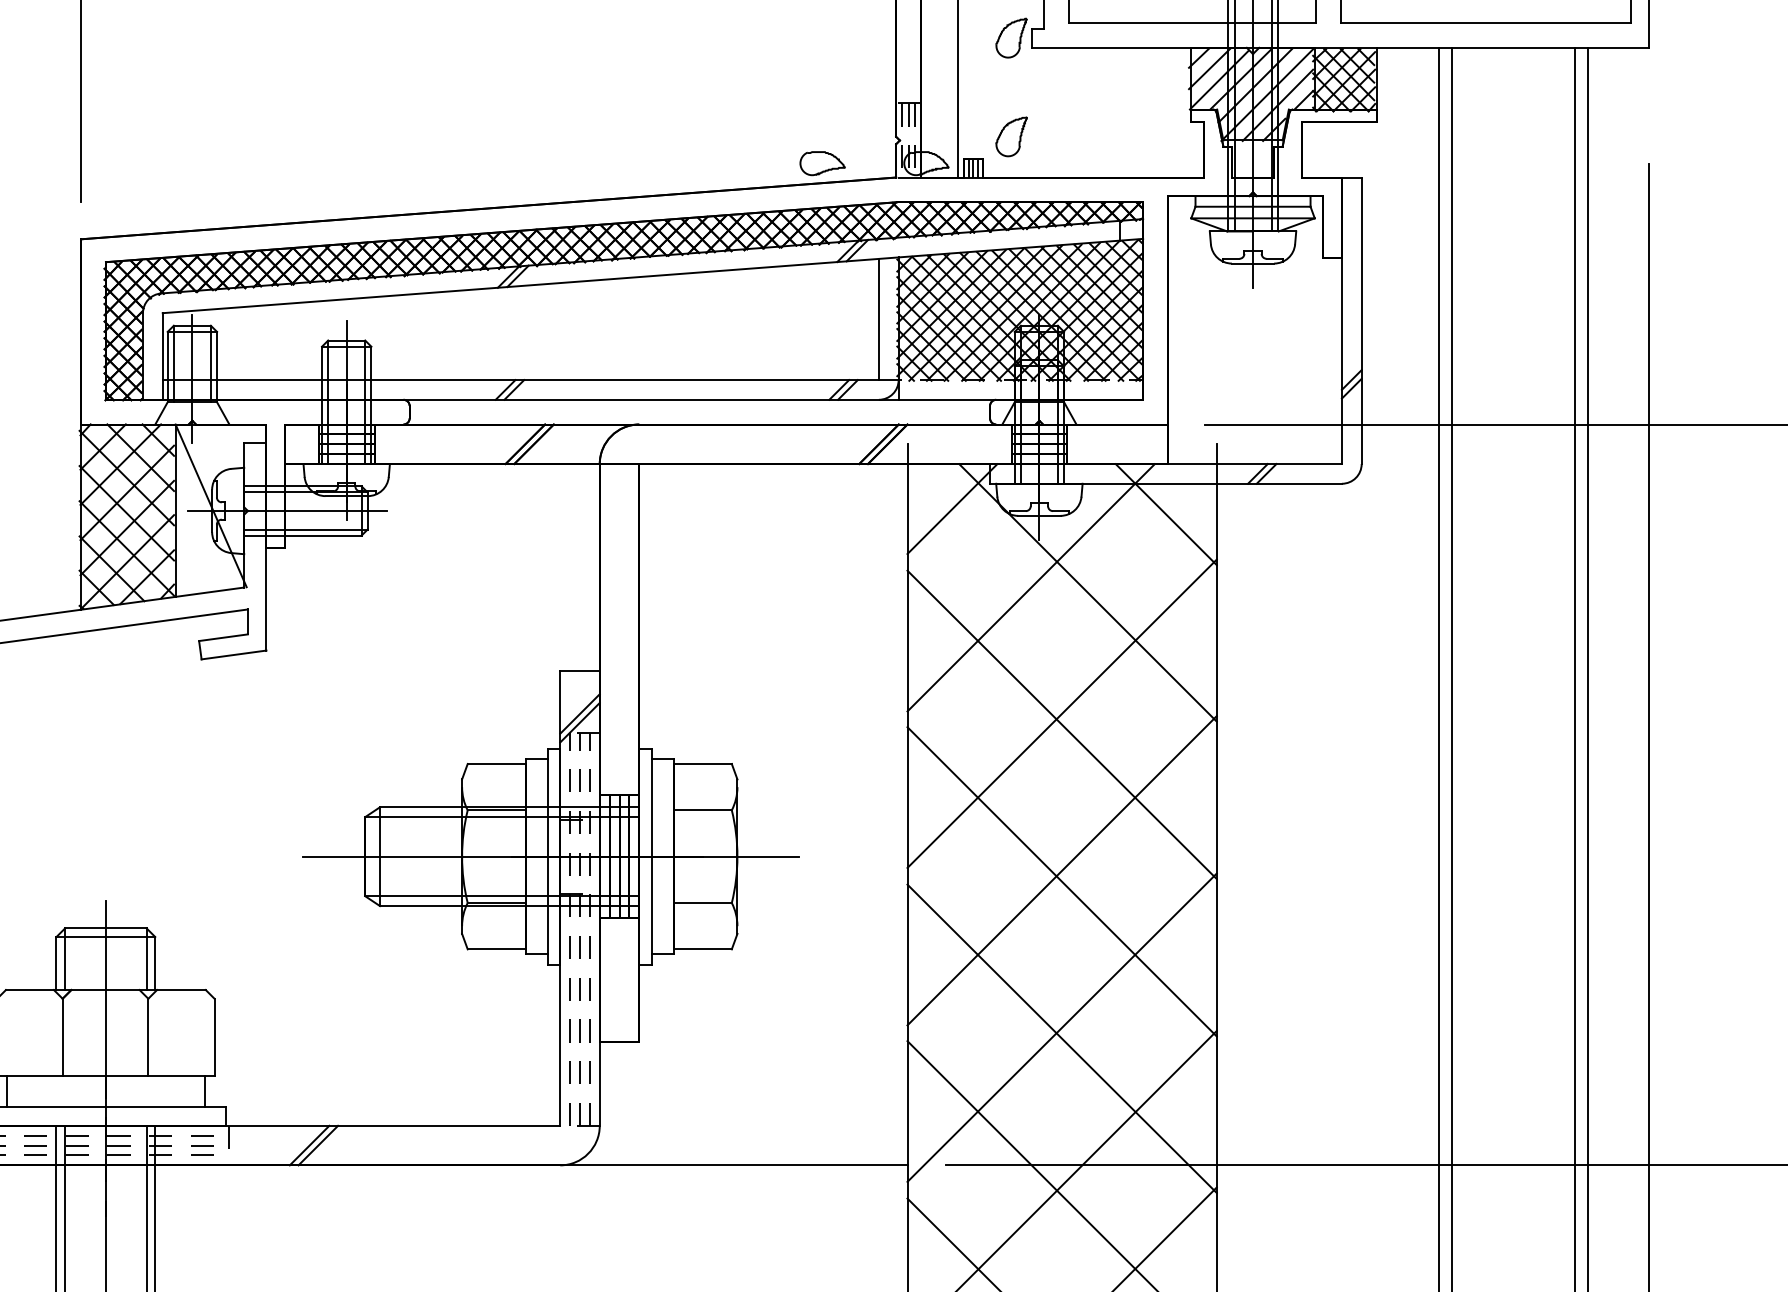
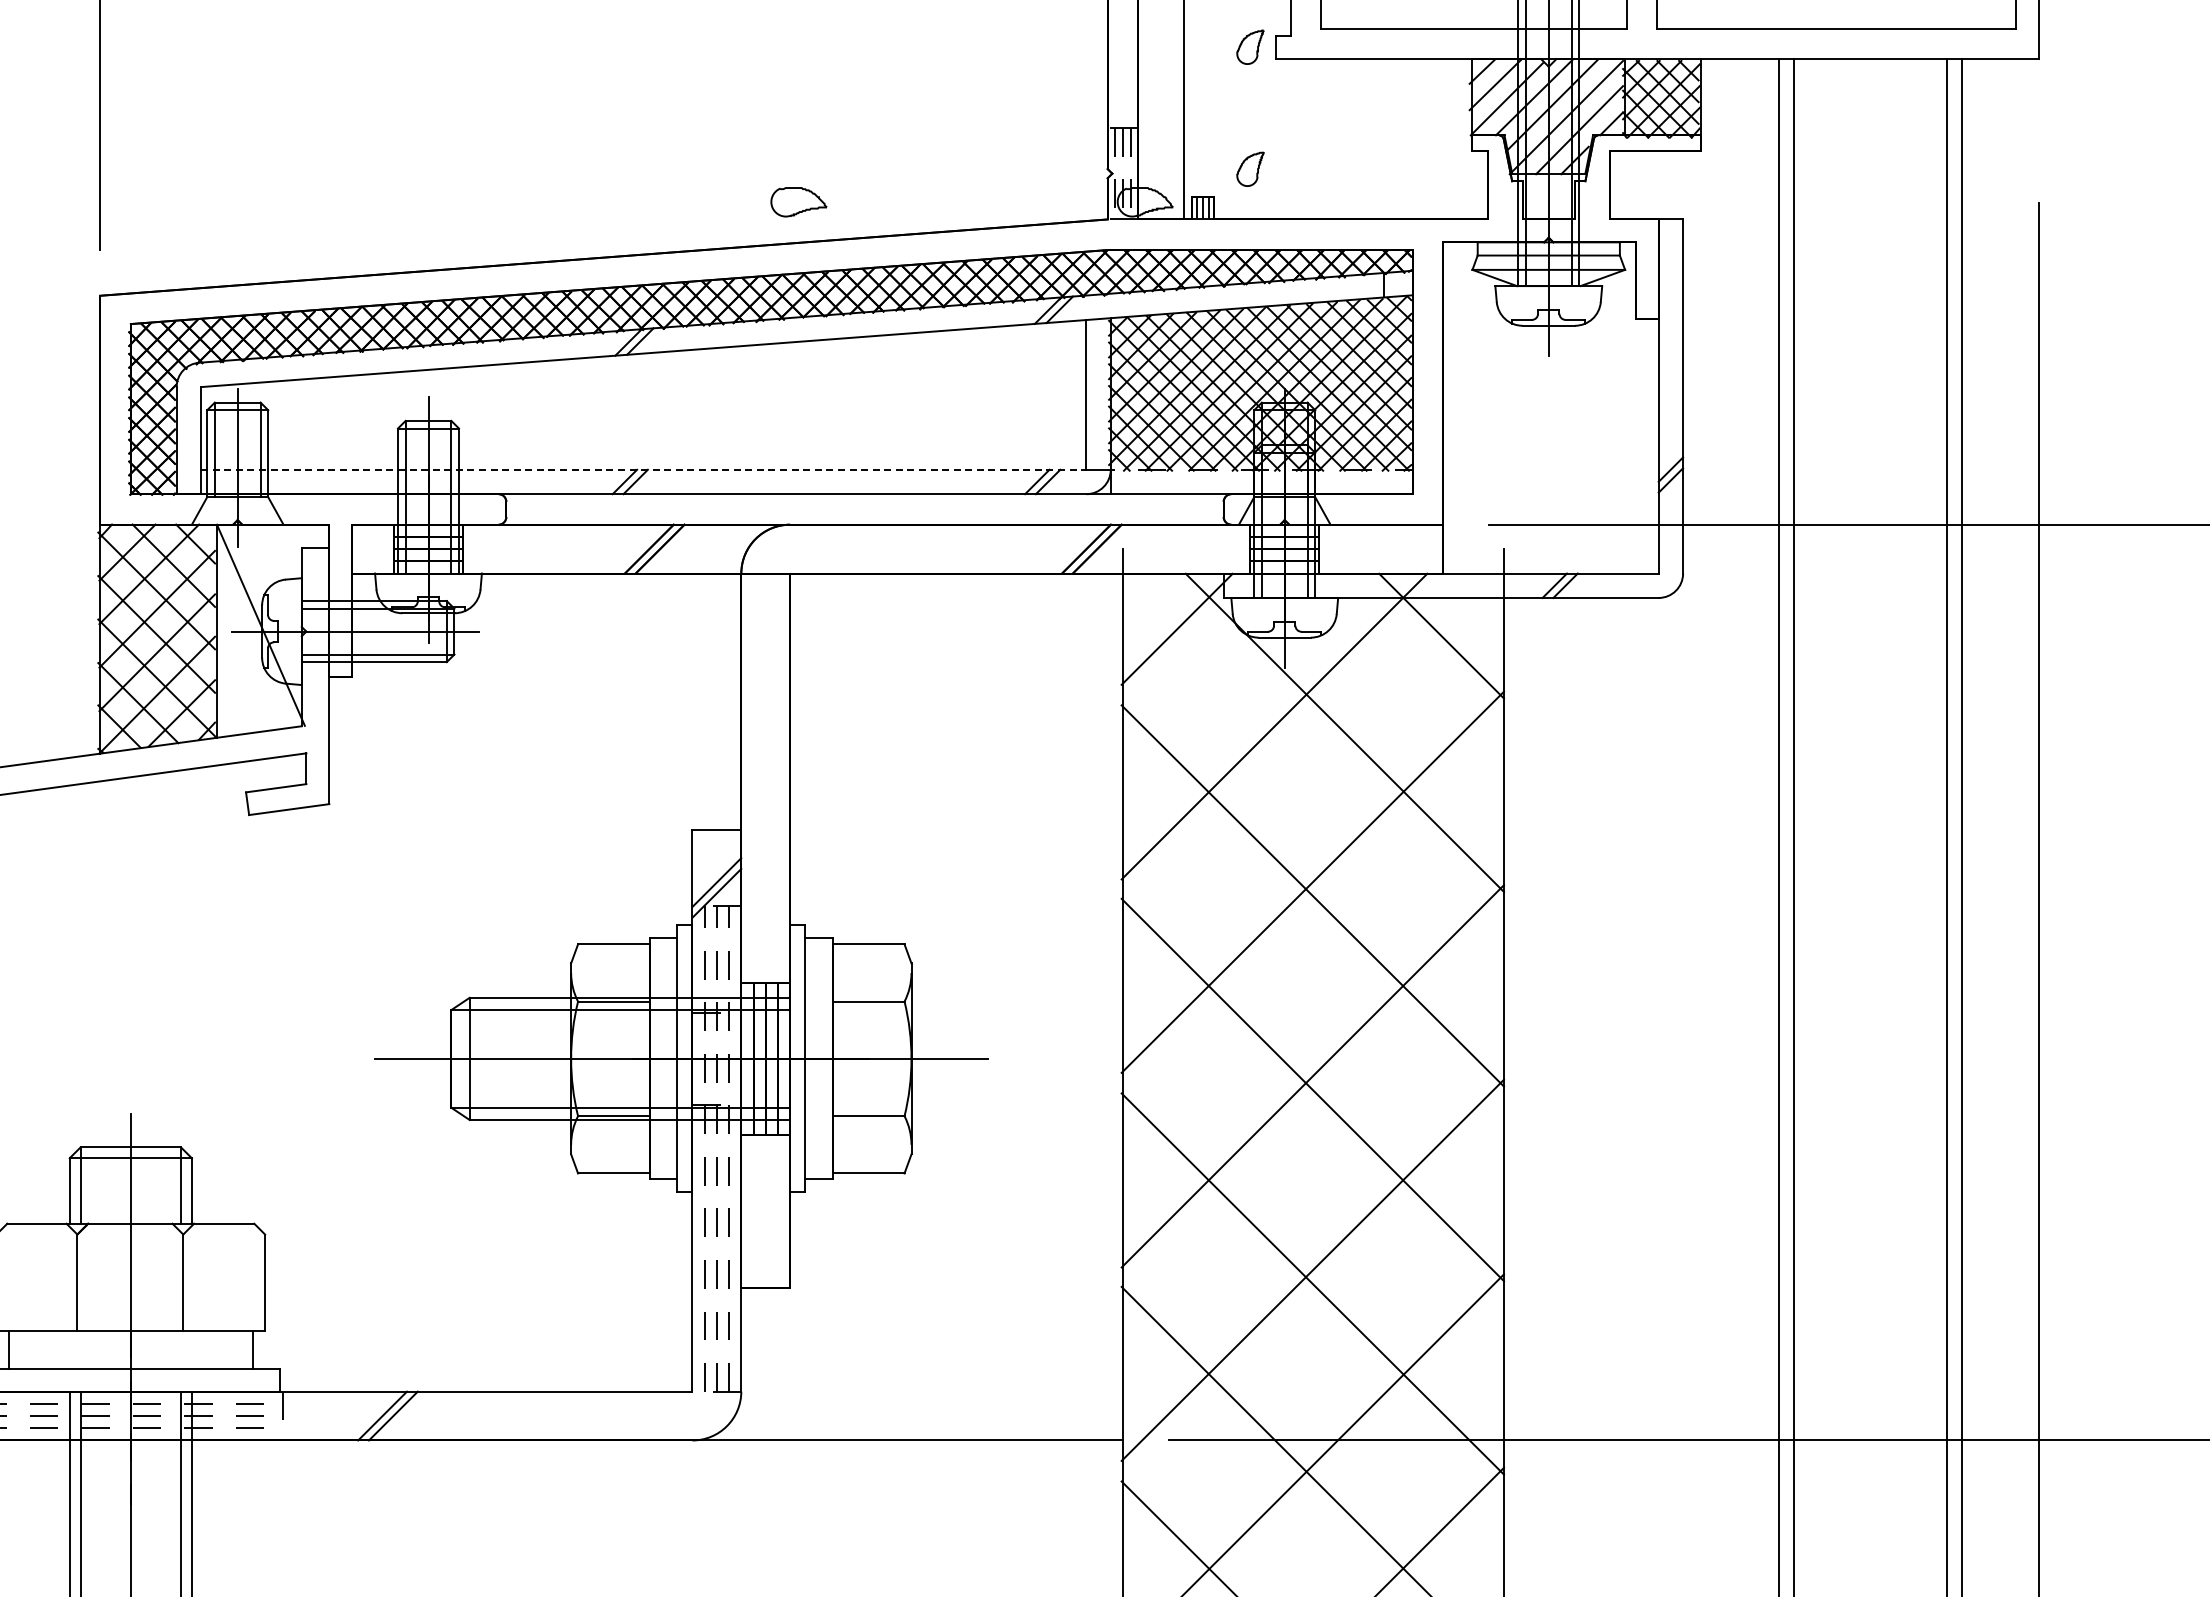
part: (1011, 38) -> (1250, 47), size x0.7
part: (1011, 137) -> (1250, 169), size x0.7
part: (822, 163) -> (798, 202), moved
line: (520, 379) -> (643, 469), solid -> dashed

